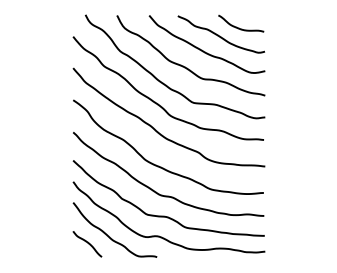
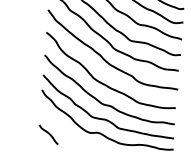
curve: (108, 235) -> (63, 129), removed

